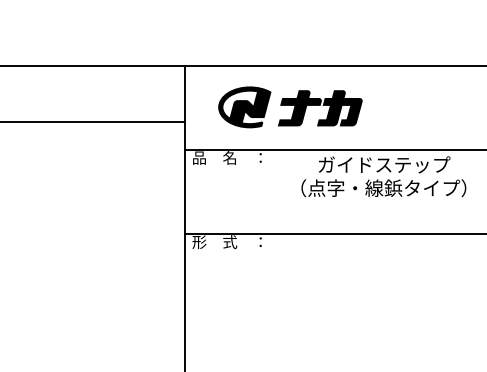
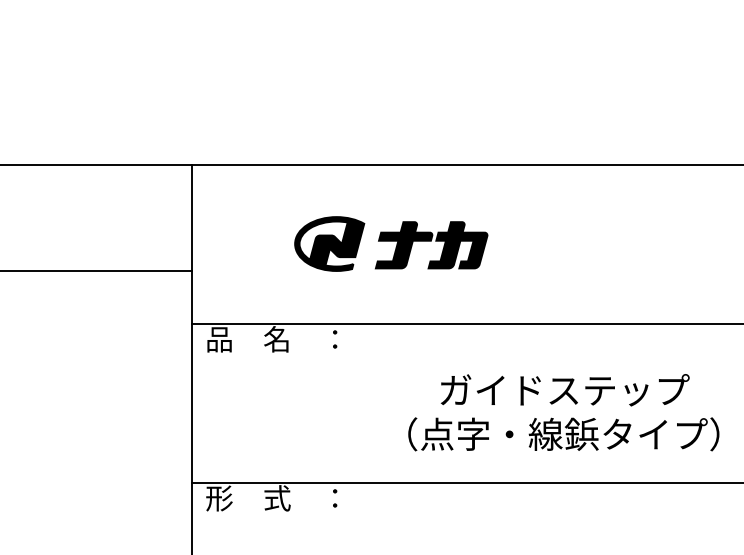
part: (290, 107) -> (391, 244), size x0.71
text: (383, 176) -> (563, 412), moved

